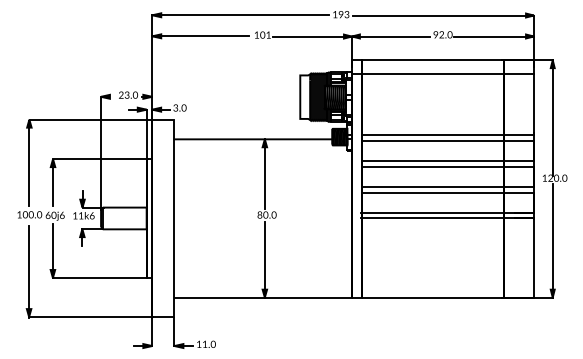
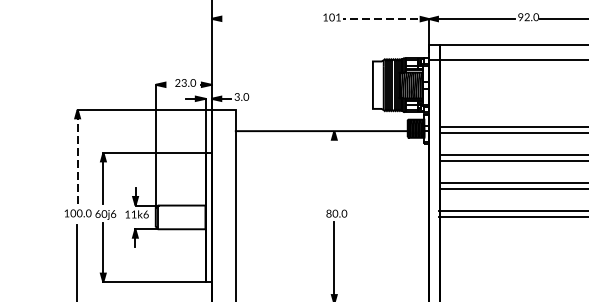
line: (200, 36) -> (264, 19), removed
line: (312, 36) -> (386, 19), solid -> dashed
line: (29, 163) -> (77, 157), solid -> dashed
line: (264, 174) -> (333, 169), removed

